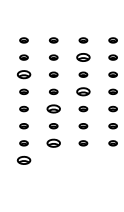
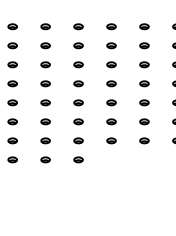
part: (83, 57) -> (144, 45), size x0.62
part: (23, 74) -> (78, 64), size x0.62
part: (83, 91) -> (144, 83), size x0.62
part: (53, 108) -> (111, 102), size x0.62
part: (53, 143) -> (111, 140), size x0.62
part: (23, 160) -> (78, 159), size x0.62

